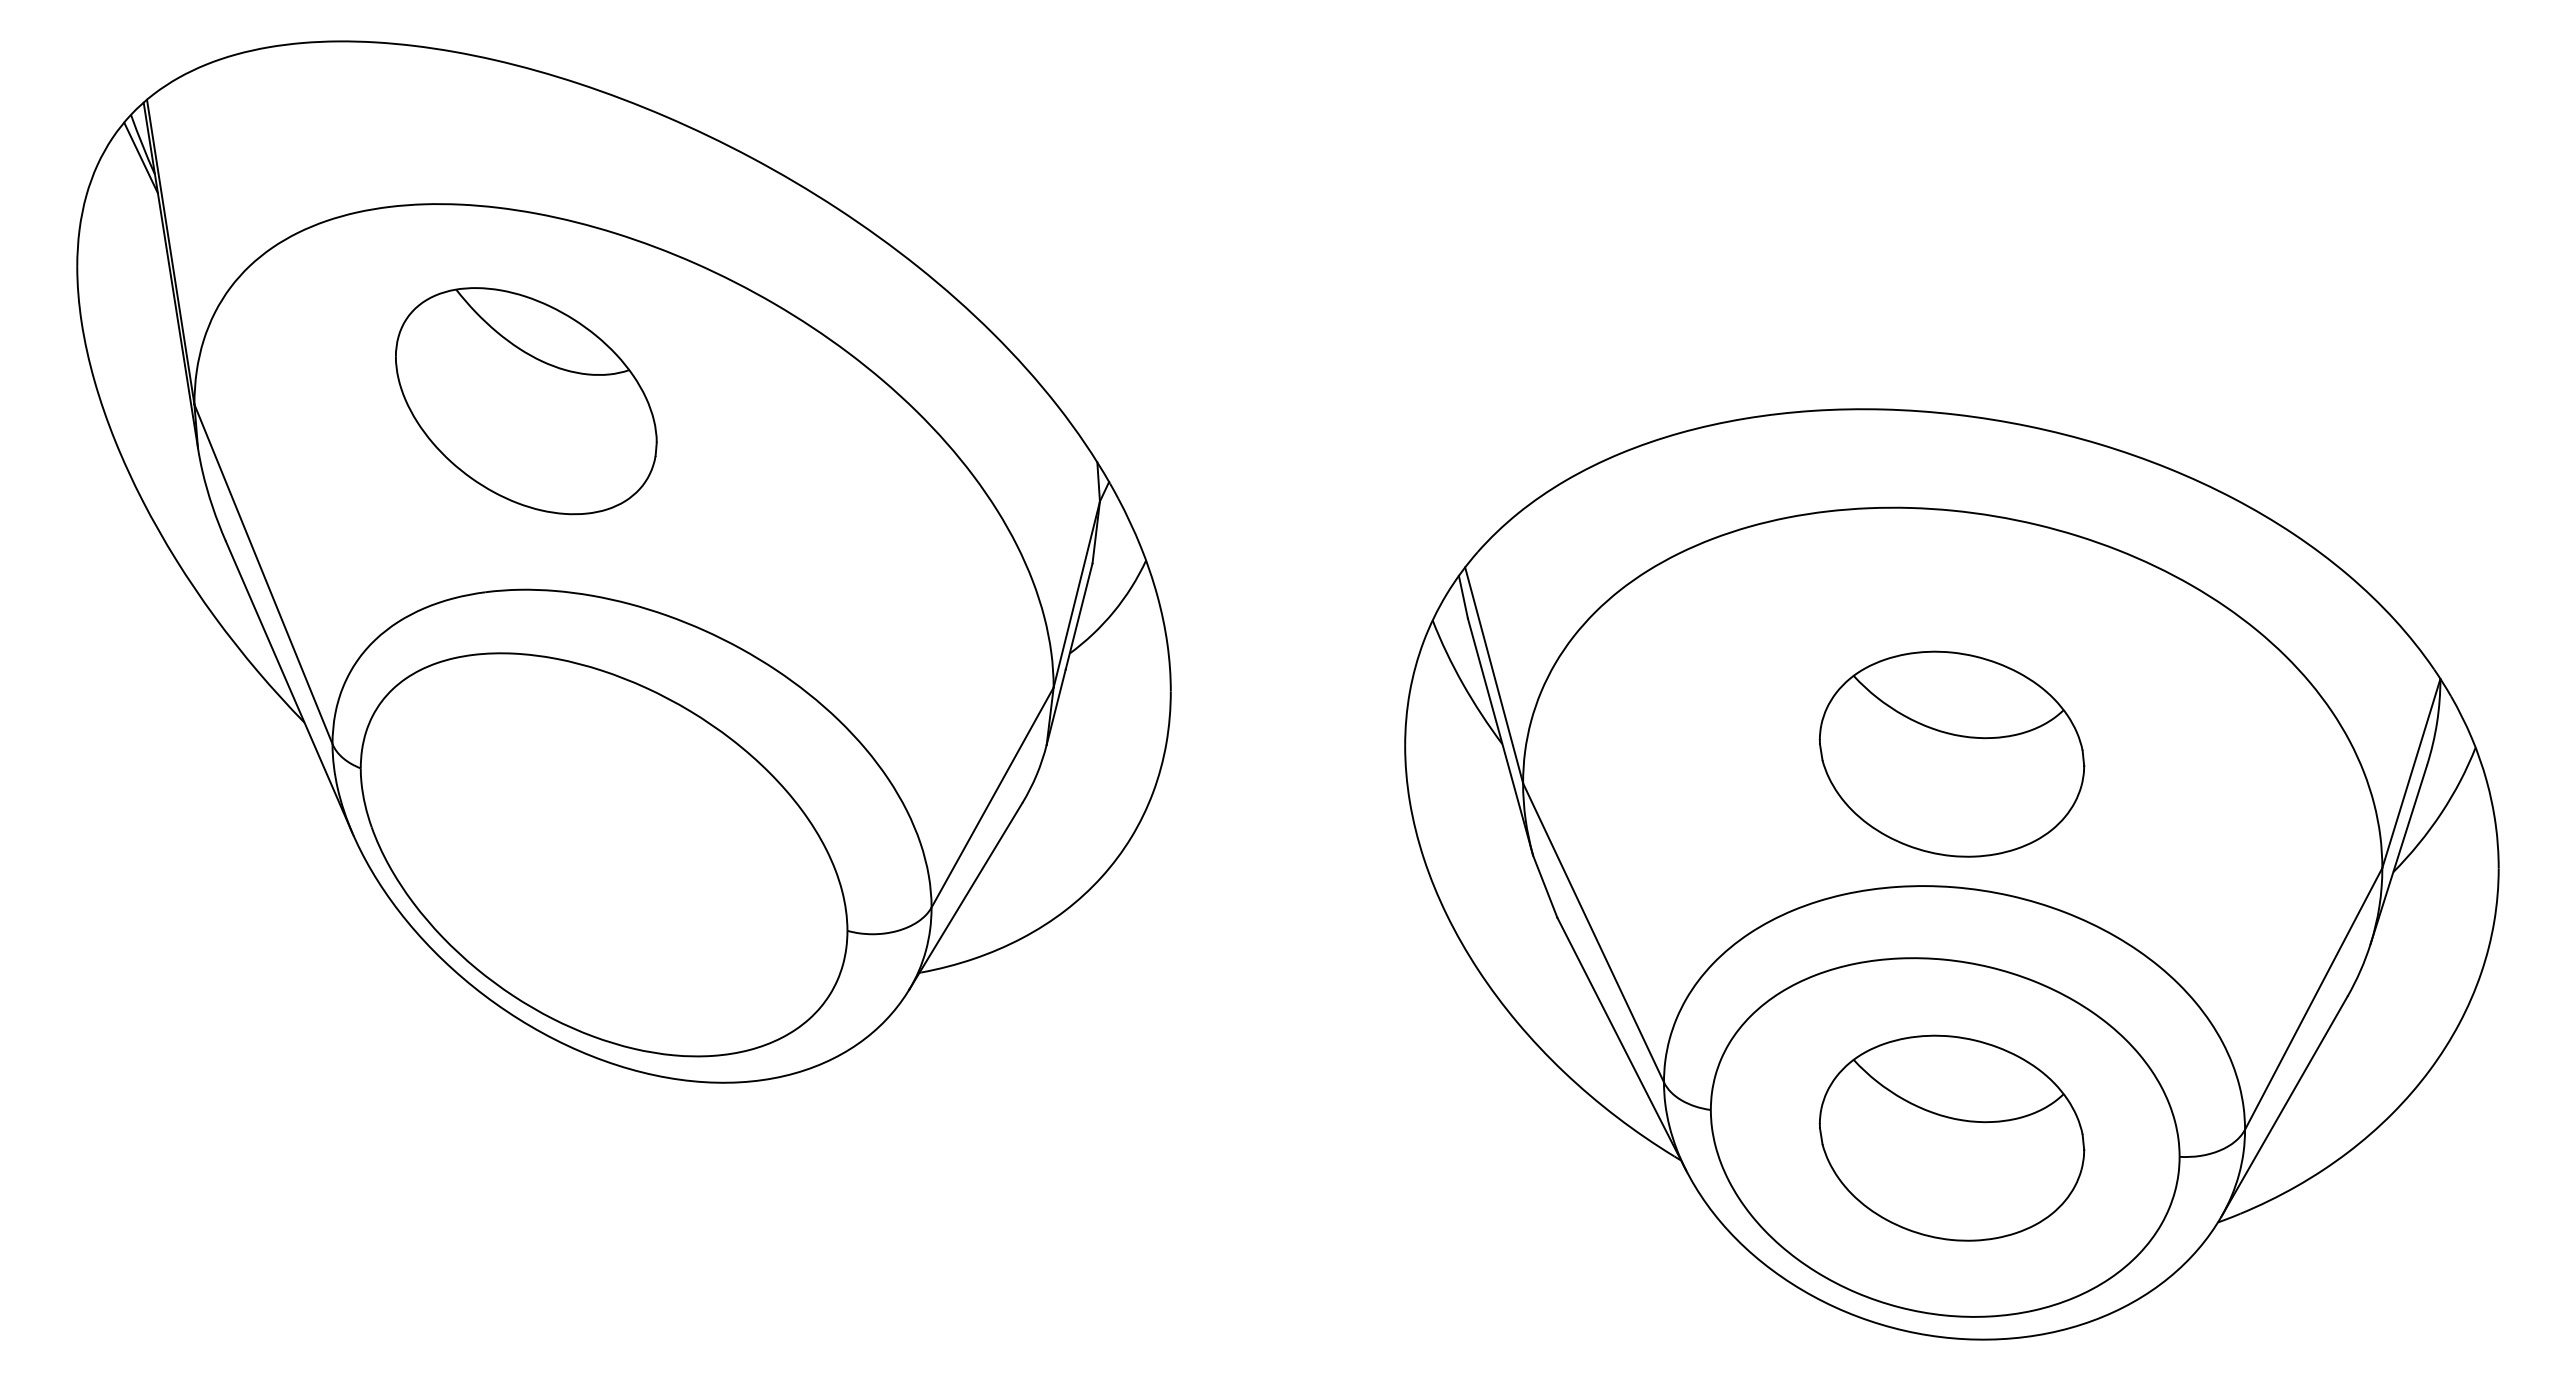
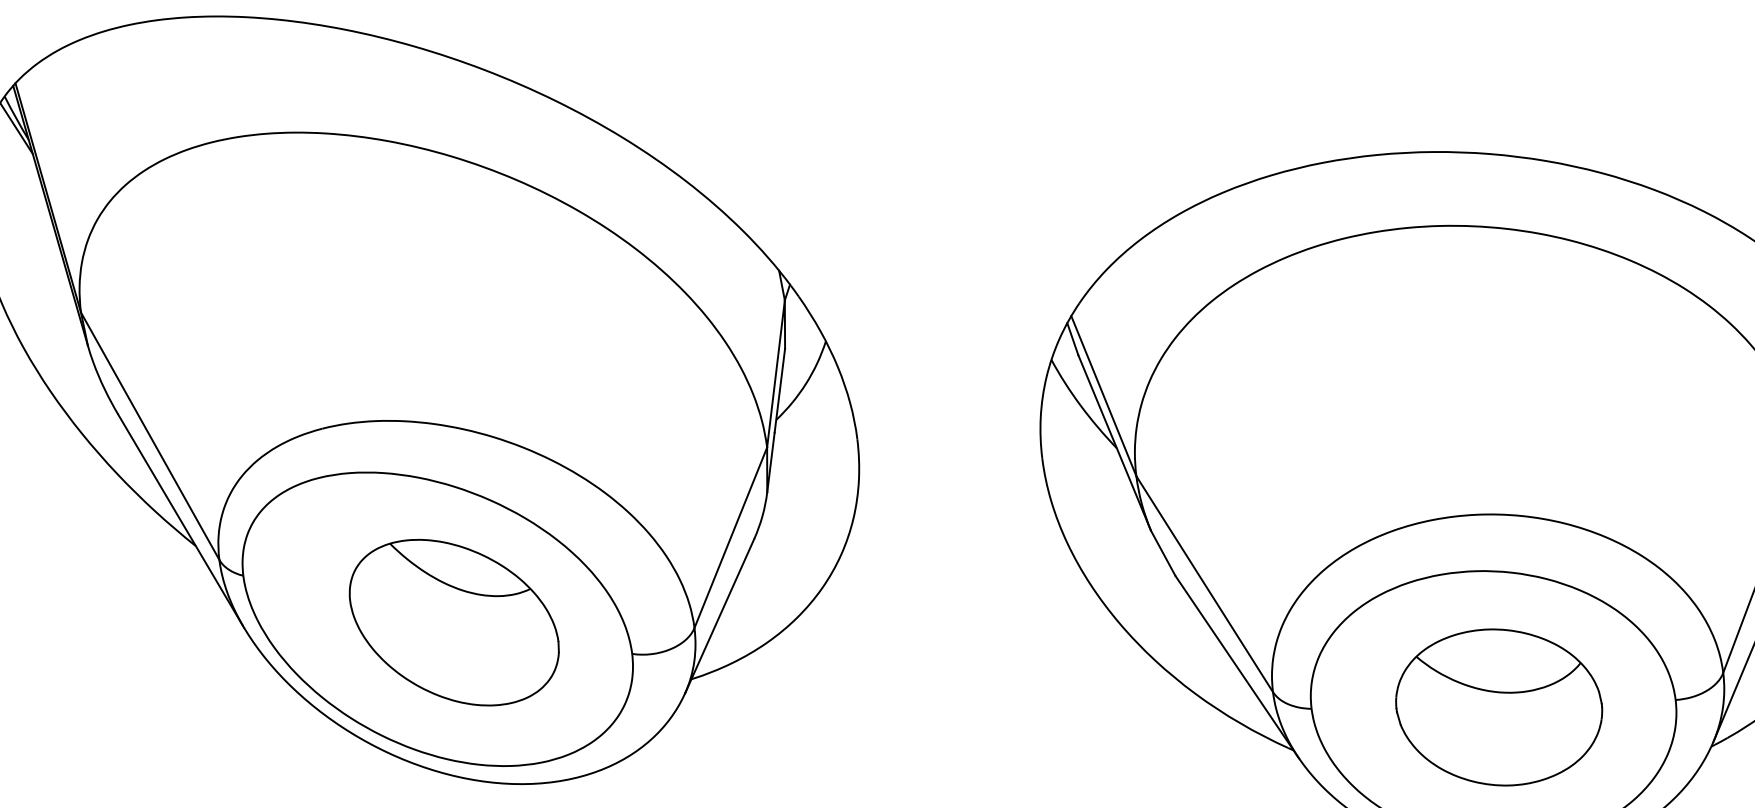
part: (526, 401) -> (454, 622), moved
part: (1951, 753) -> (1462, 412), removed

